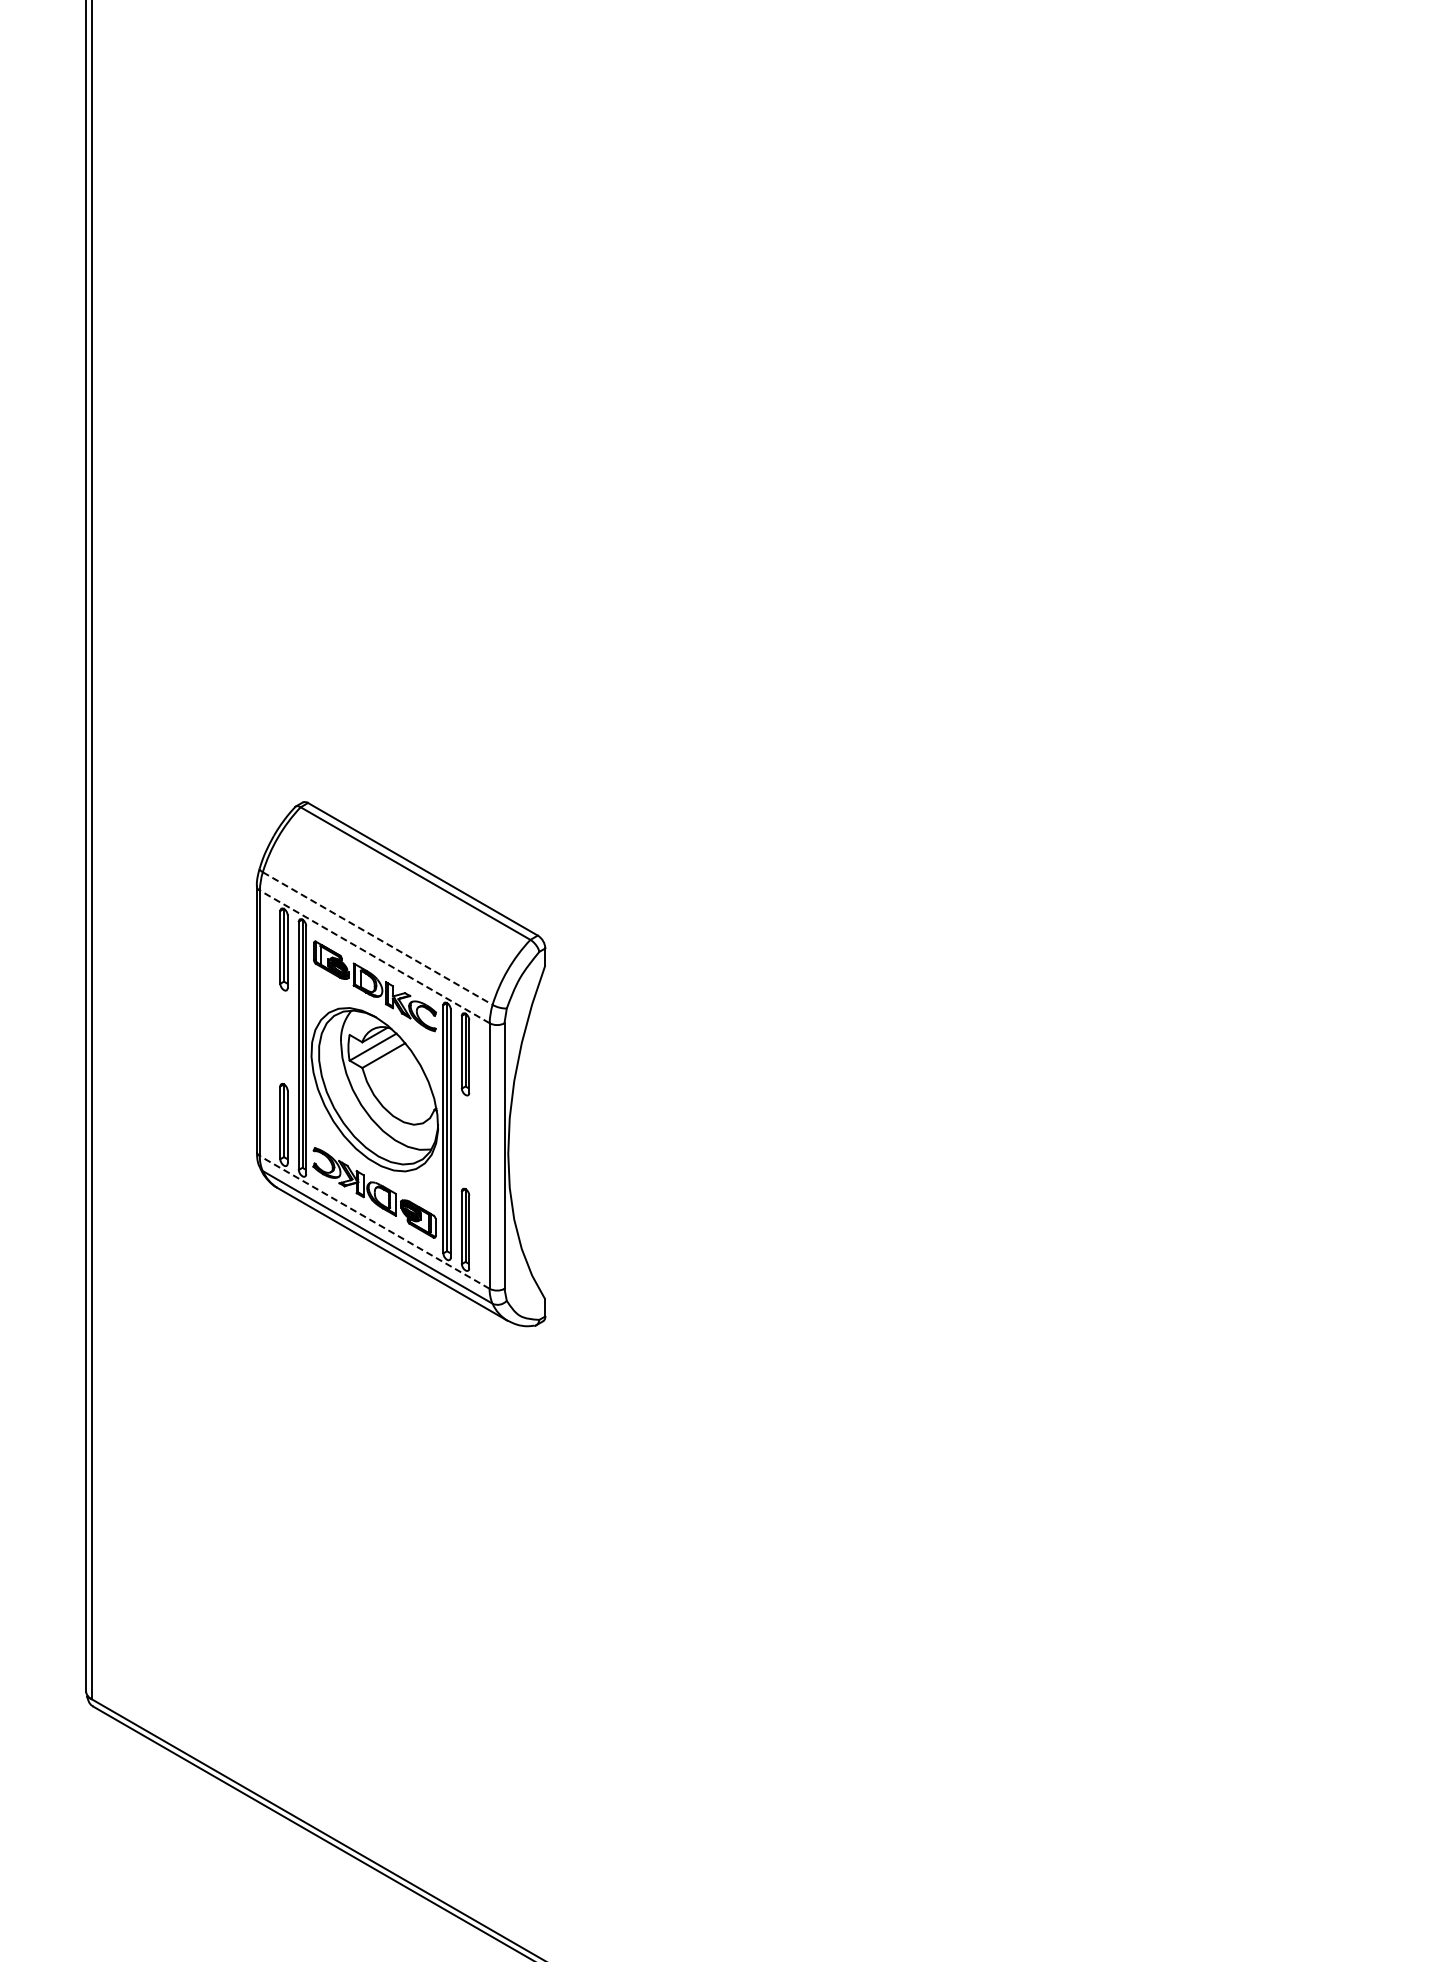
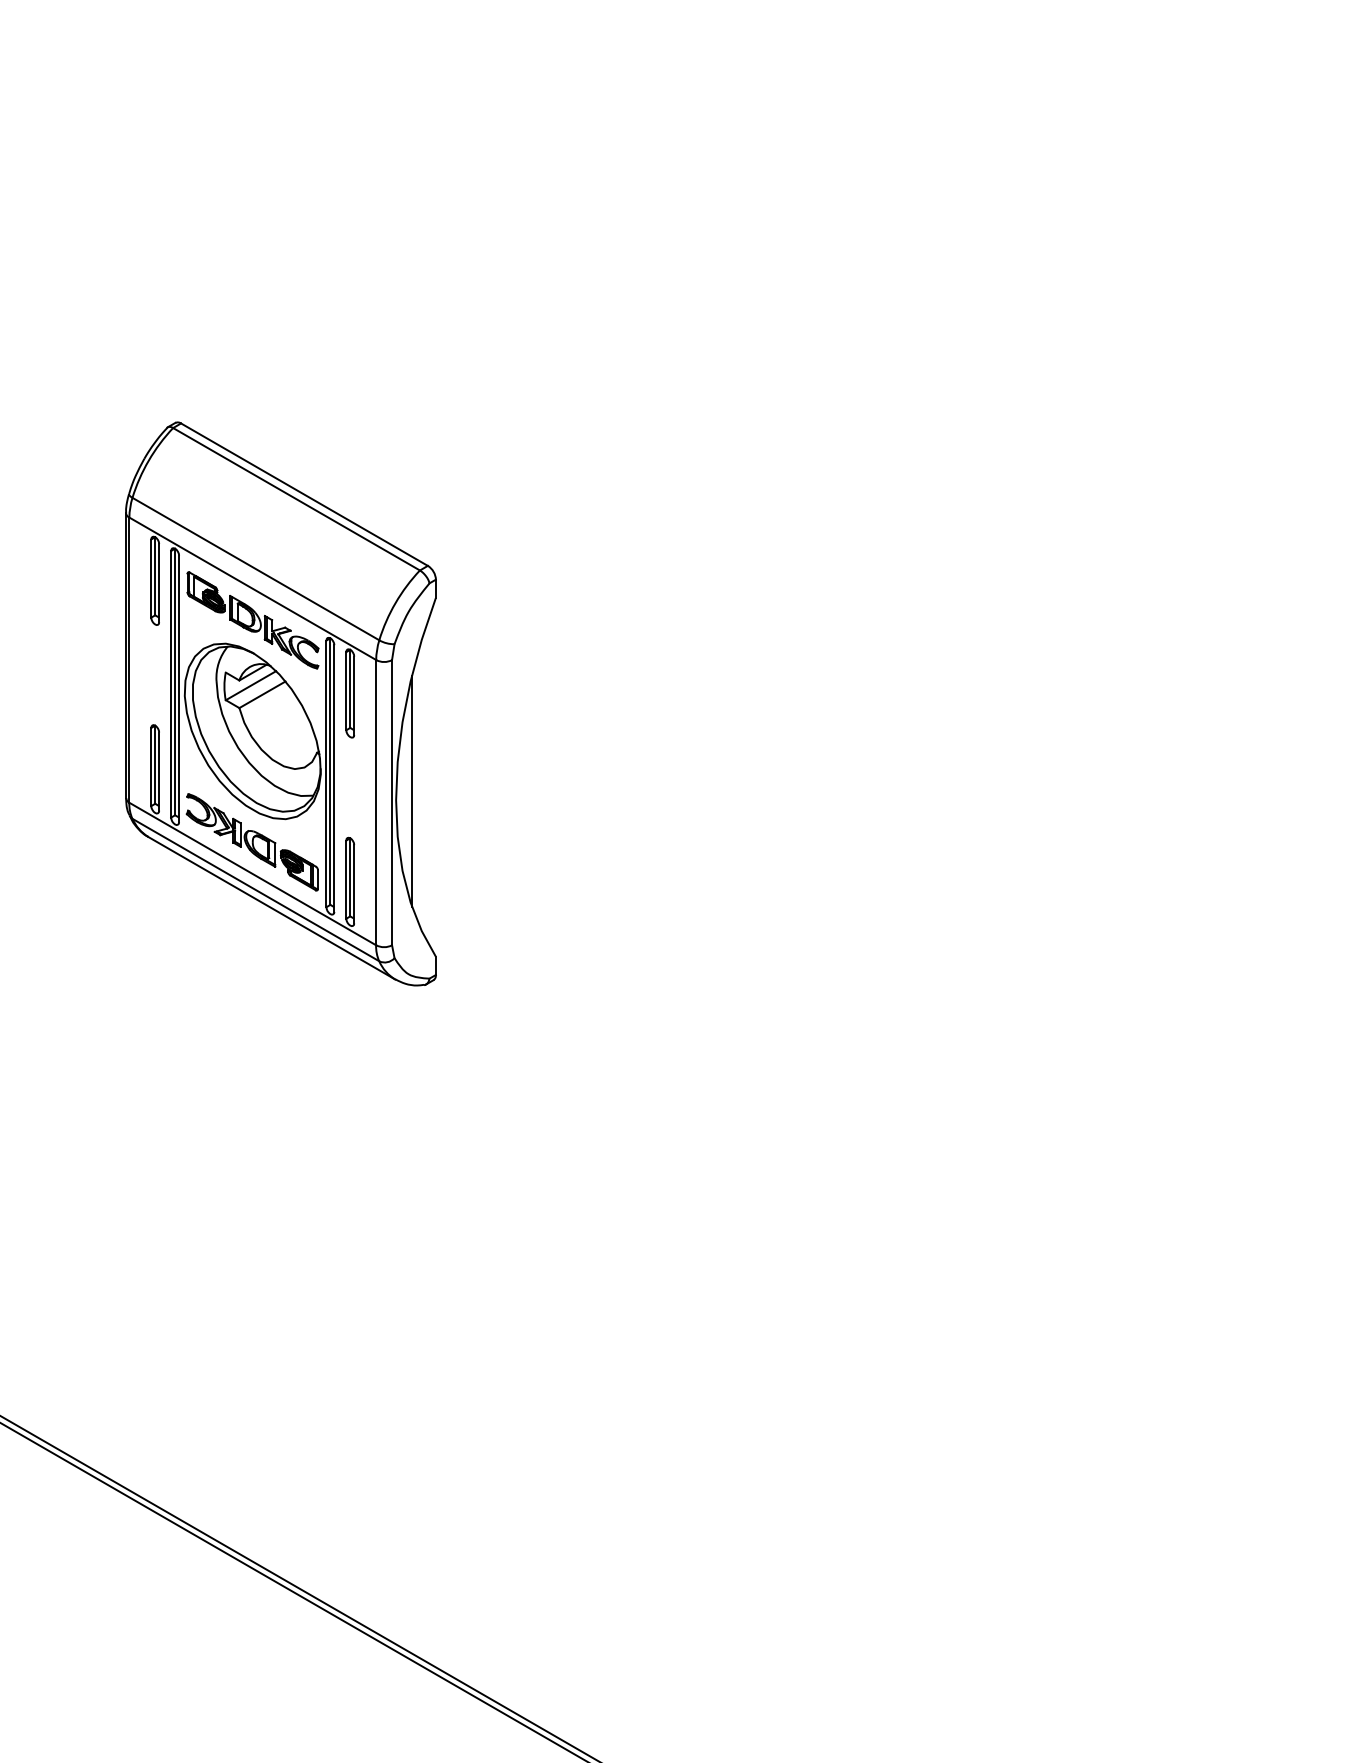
line: (377, 938) -> (255, 569), dashed -> solid
line: (374, 956) -> (252, 588), dashed -> solid
line: (523, 1144) -> (412, 790), added
line: (374, 1222) -> (252, 874), dashed -> solid

